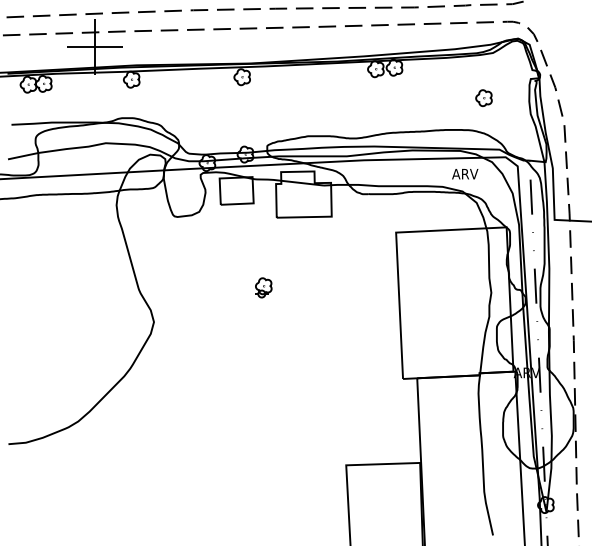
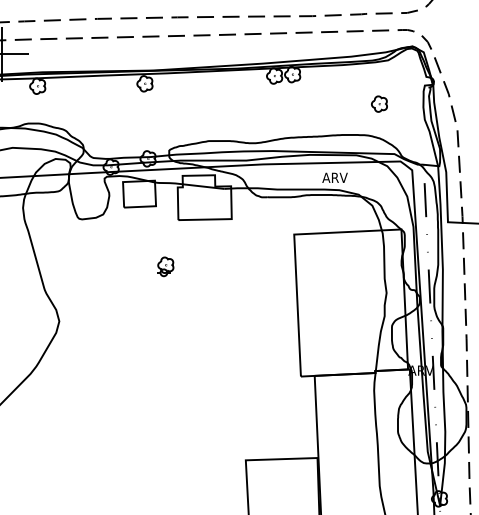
text: (465, 174) -> (335, 178), moved
part: (263, 287) -> (165, 266), moved

